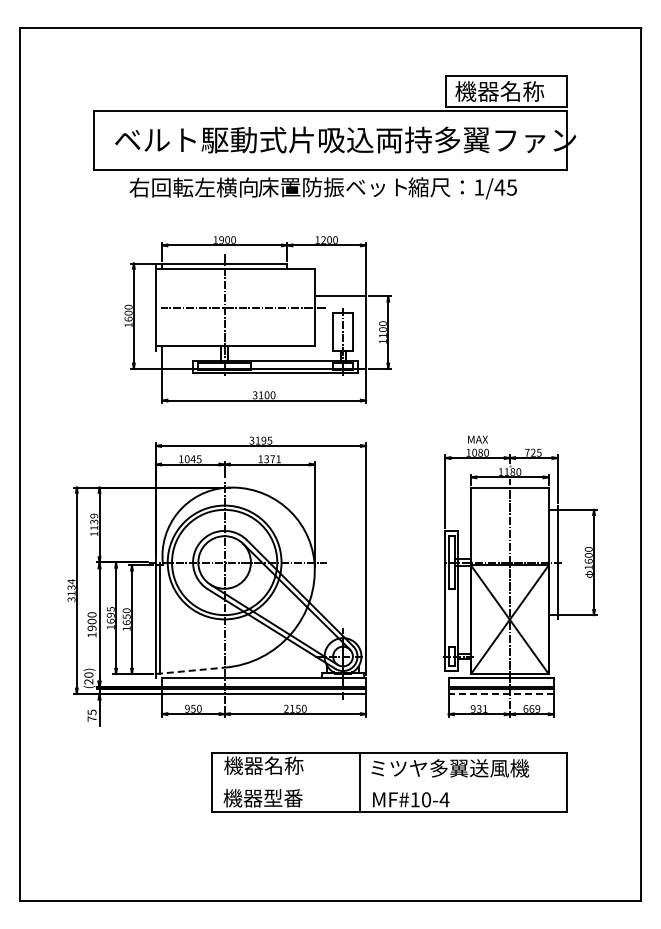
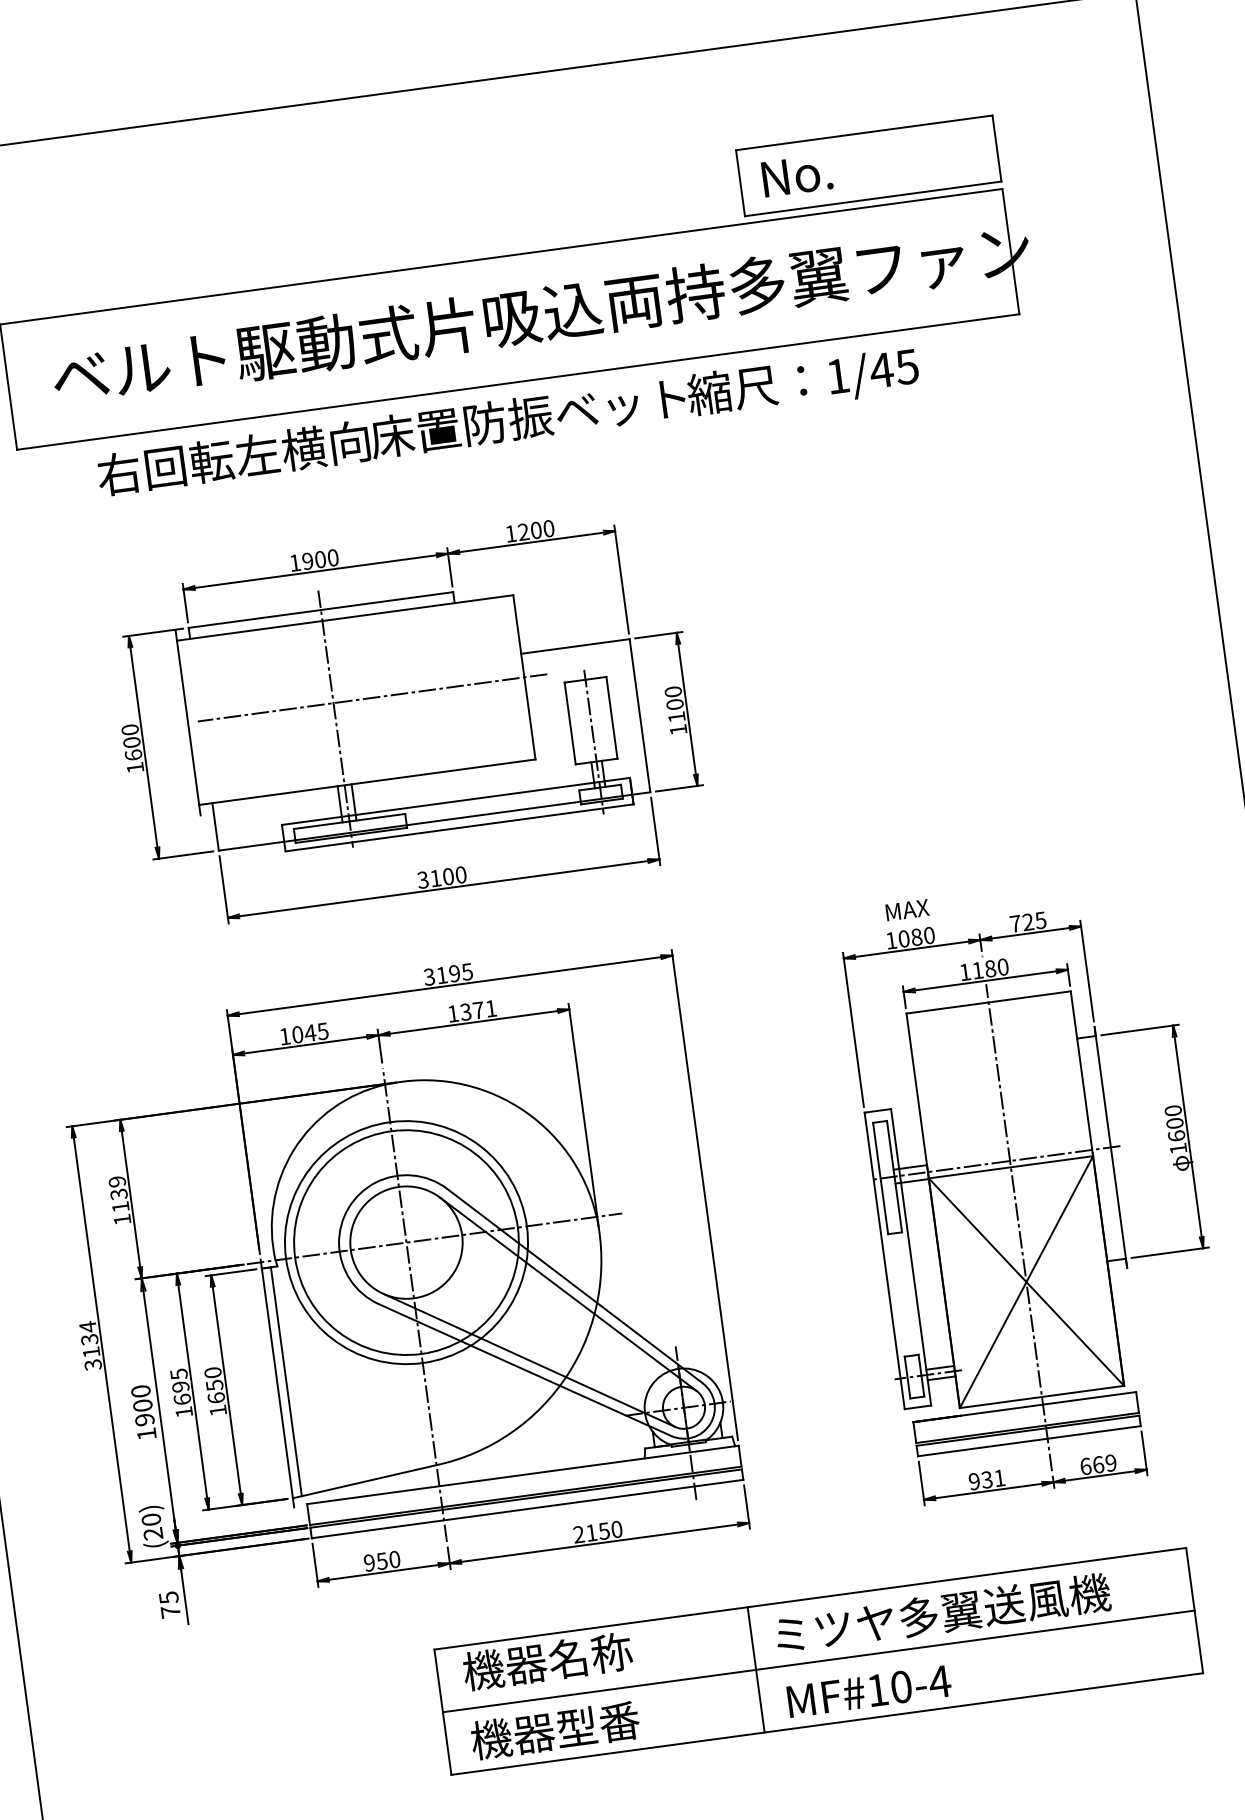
text: (499, 91) -> (853, 167), 機器名称 -> No.
line: (190, 670) -> (365, 1480), dashed -> solid
line: (501, 693) -> (1029, 1440), dashed -> solid
line: (389, 782) -> (818, 1661), added

